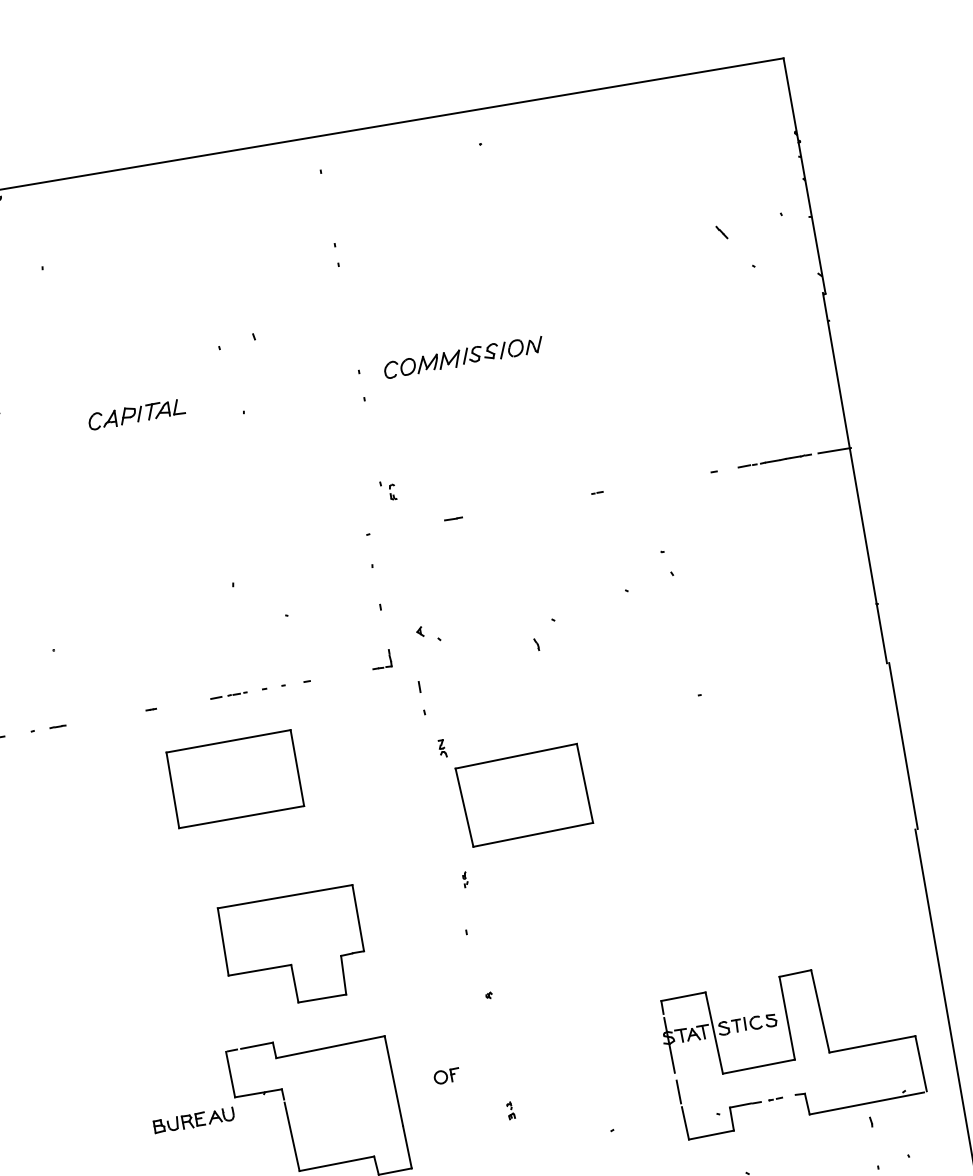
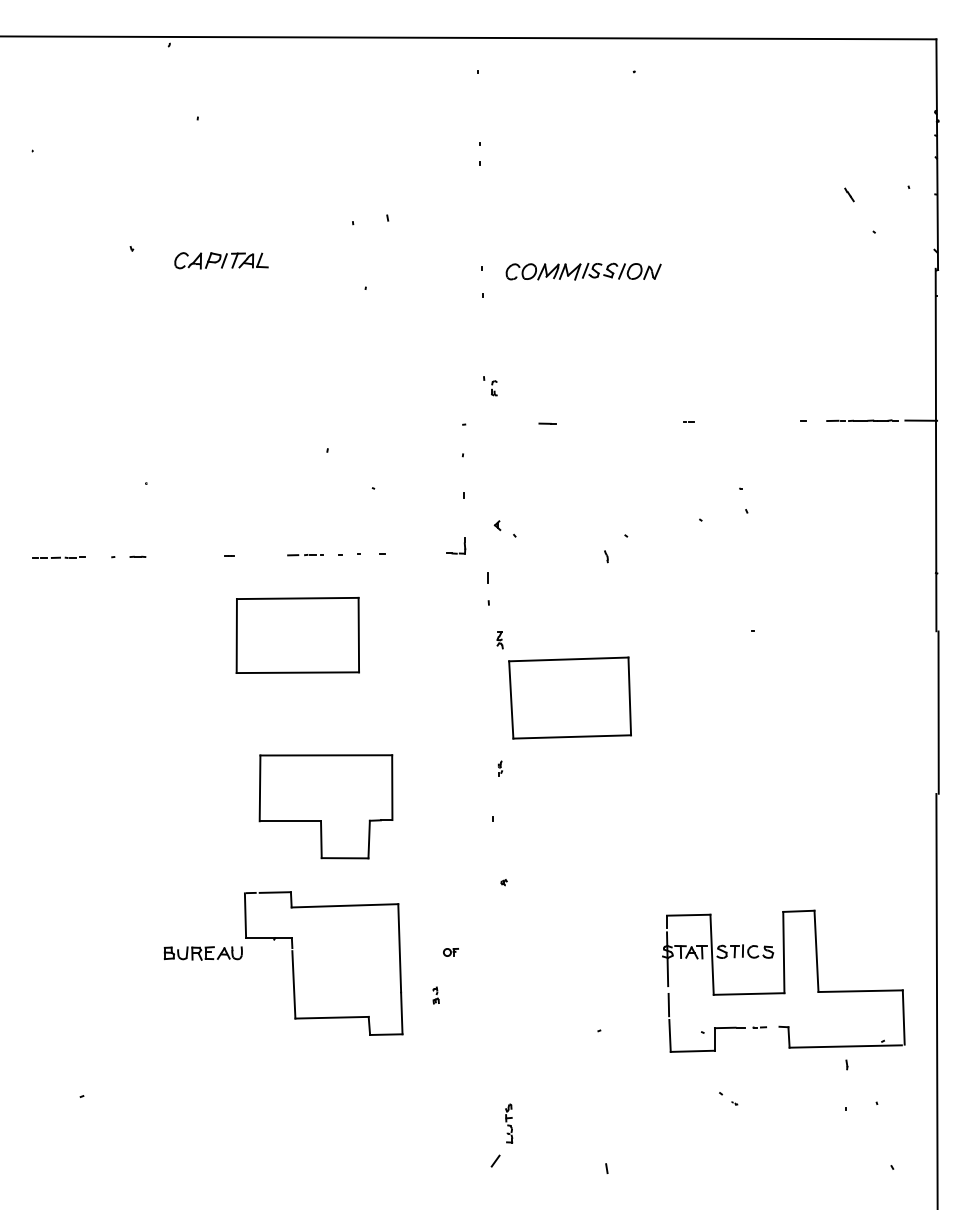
part: (136, 414) -> (221, 260), moved
part: (446, 1076) -> (450, 952), size x0.6
part: (510, 1110) -> (435, 995), moved

